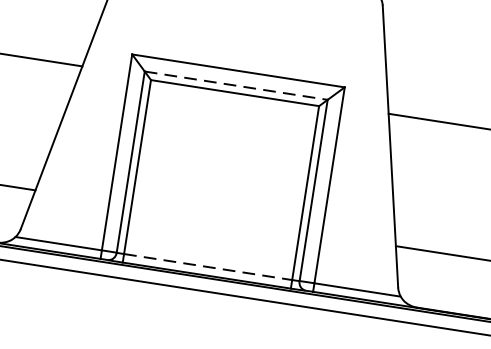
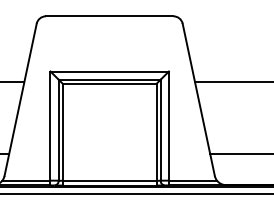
line: (235, 85) -> (109, 79), dashed -> solid
line: (207, 266) -> (109, 180), dashed -> solid

